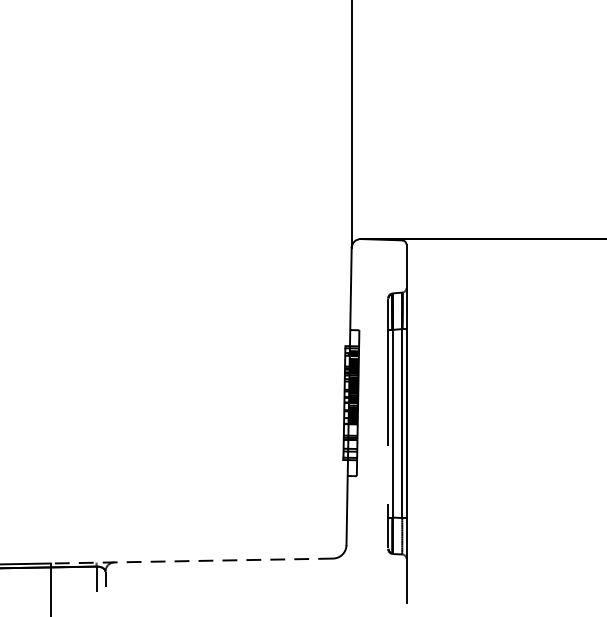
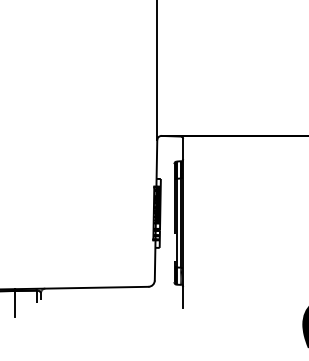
line: (191, 560) -> (81, 287), dashed -> solid

